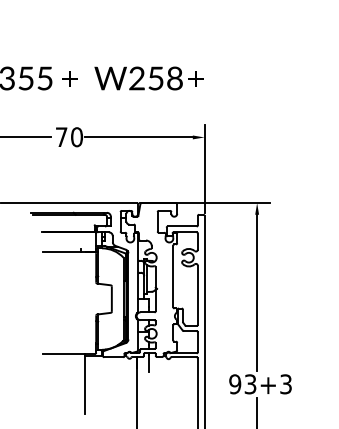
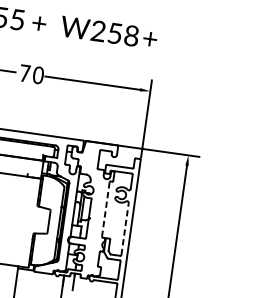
line: (173, 276) -> (105, 209), solid -> dashed
line: (197, 295) -> (124, 229), solid -> dashed

